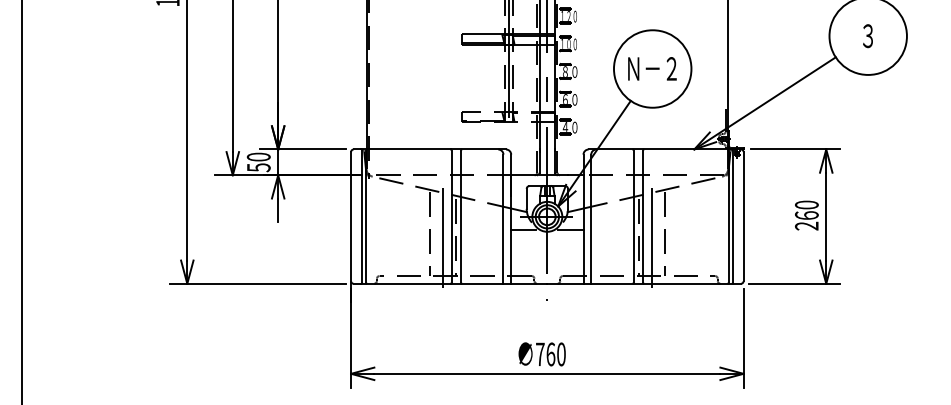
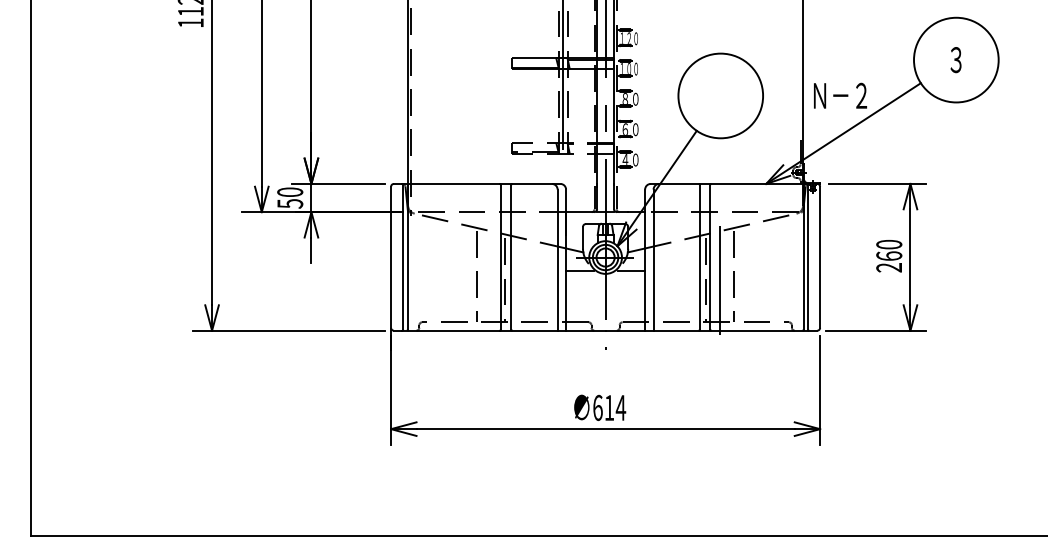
text: (652, 68) -> (840, 95), moved
line: (442, 237) -> (491, 280), removed
text: (550, 354) -> (609, 407), 760 -> 614

